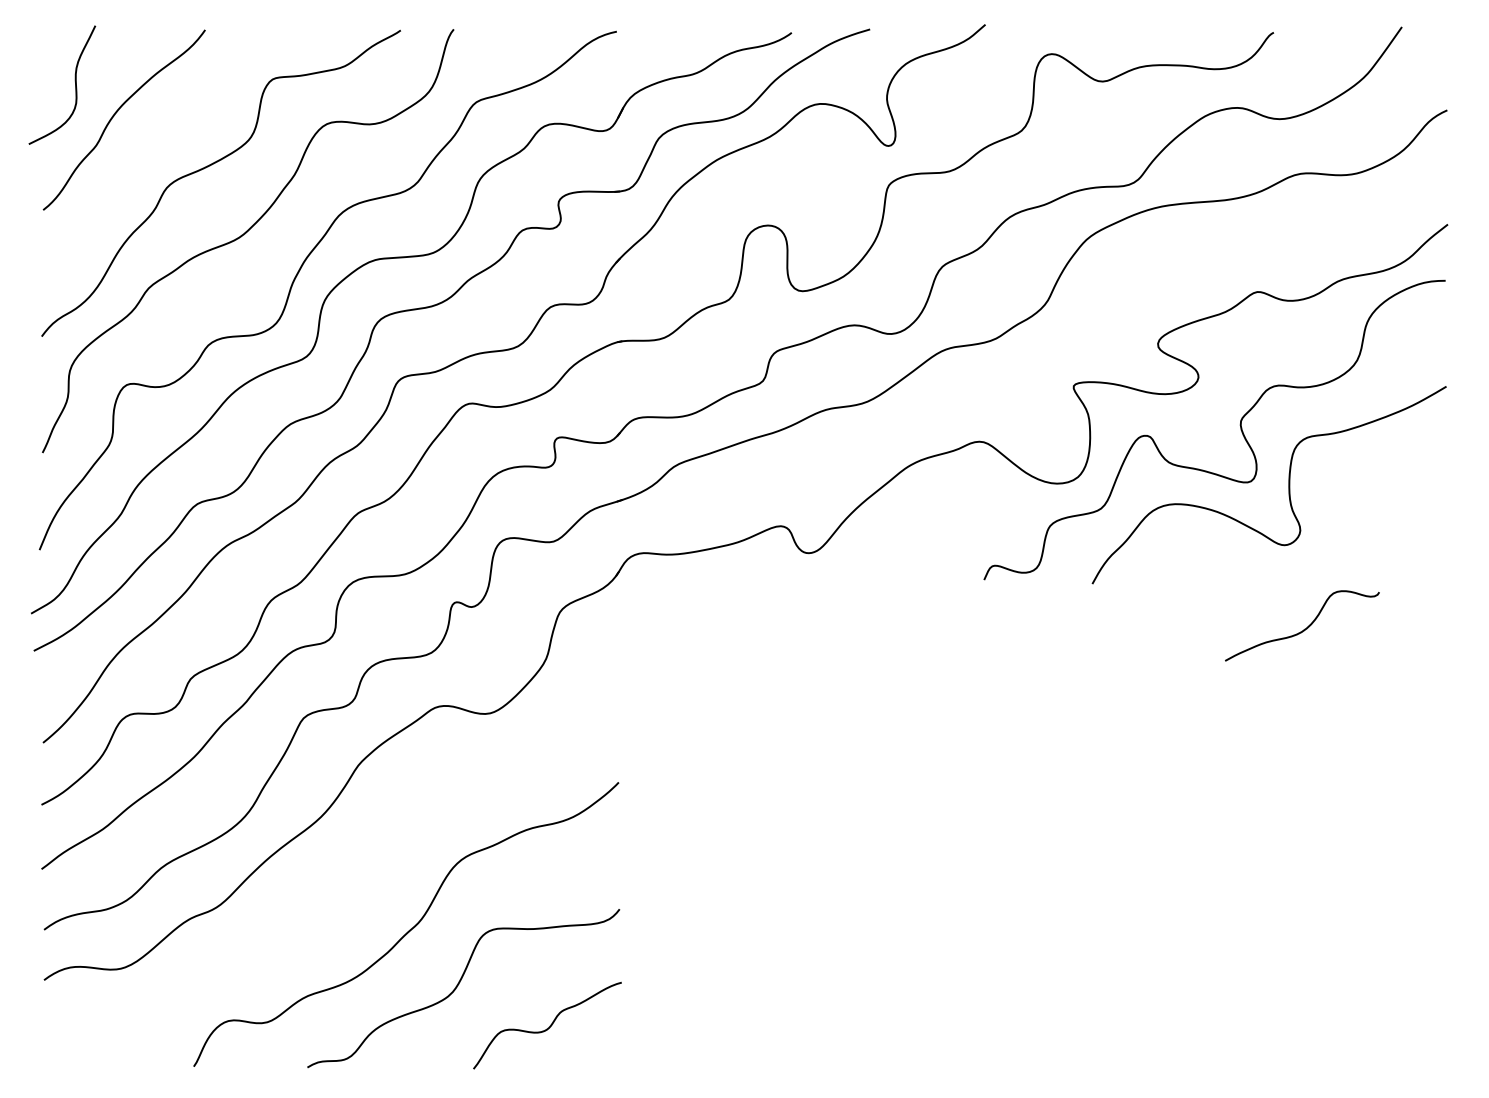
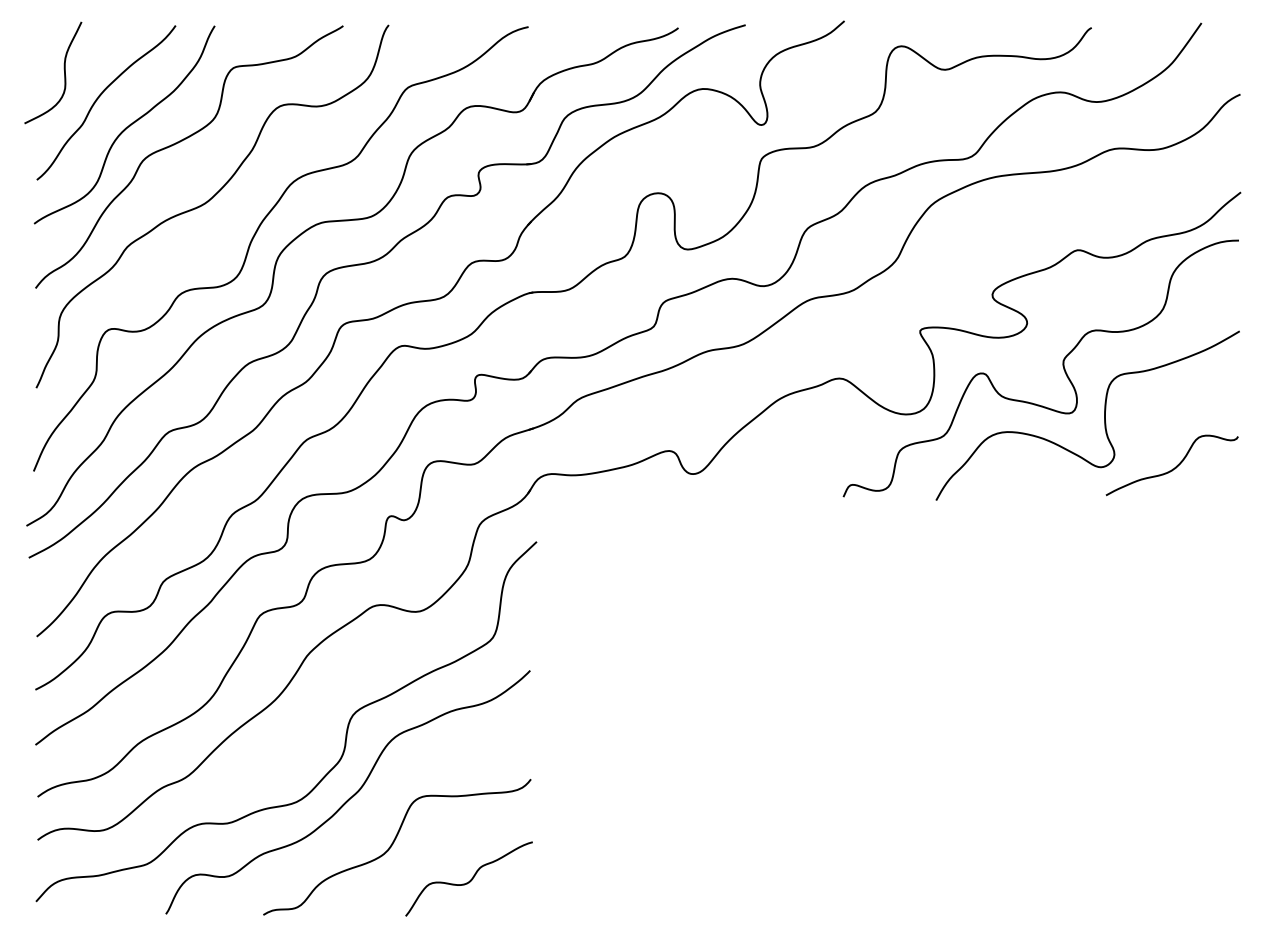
curve: (146, 148) -> (125, 127), added
curve: (1302, 629) -> (1172, 468), moved
curve: (403, 855) -> (345, 733), added

